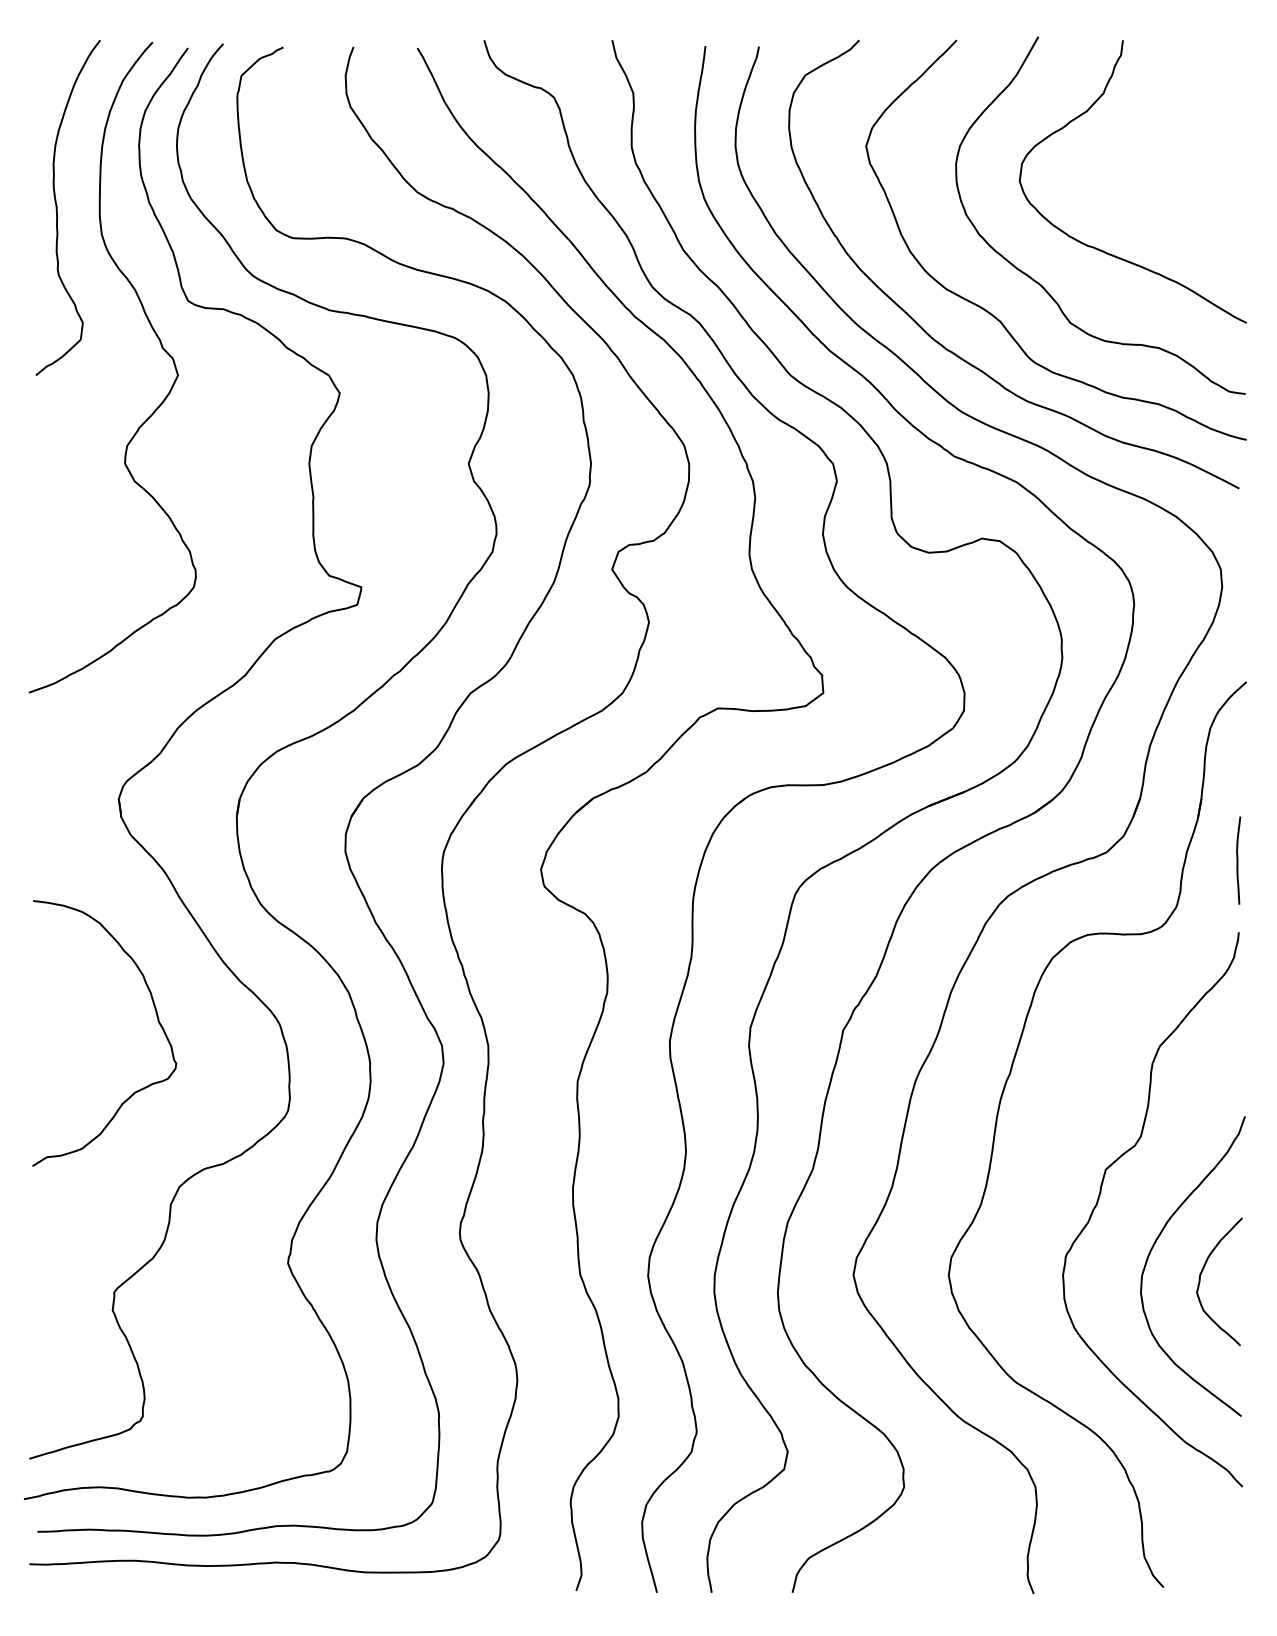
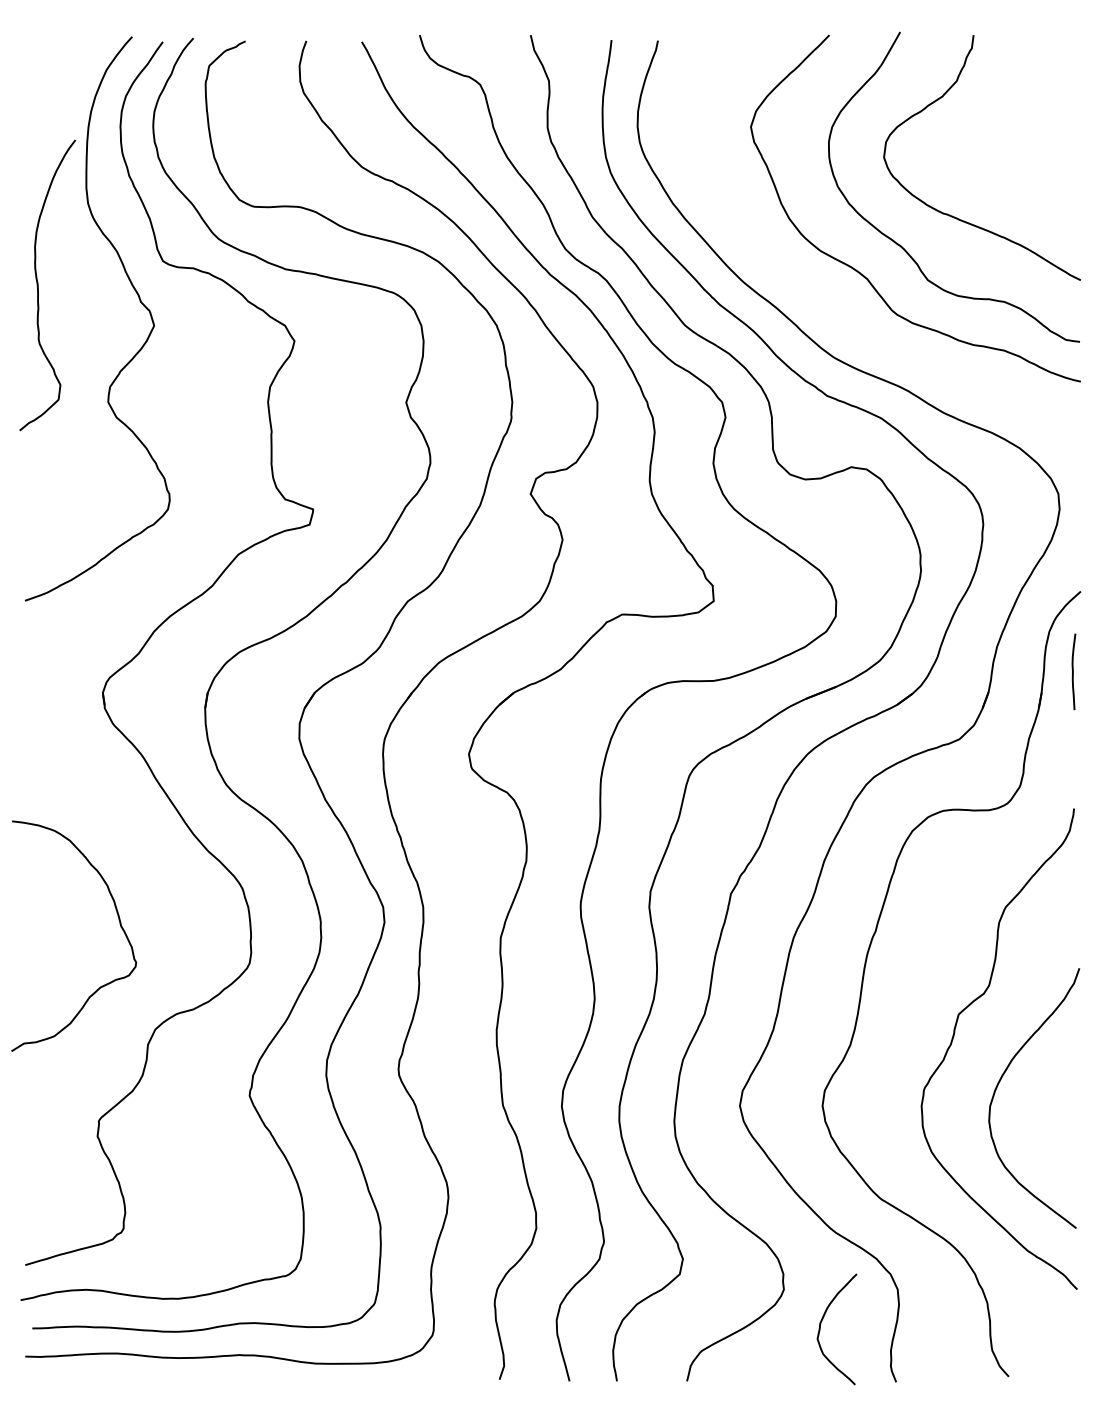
curve: (57, 207) -> (38, 285), moved
curve: (954, 352) -> (827, 305), removed
curve: (1238, 860) -> (1073, 671), moved
curve: (157, 1021) -> (119, 925), moved
curve: (1201, 1275) -> (821, 1323), moved

